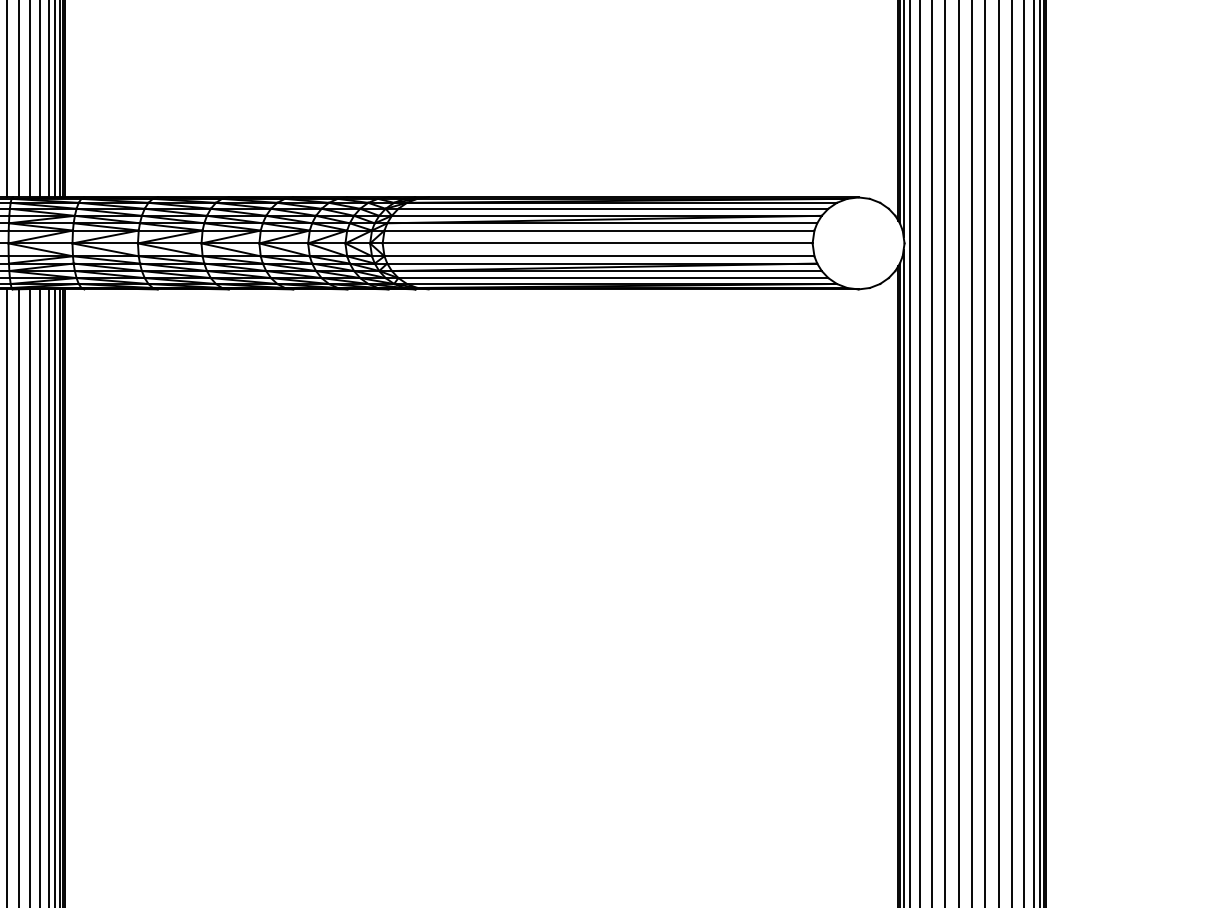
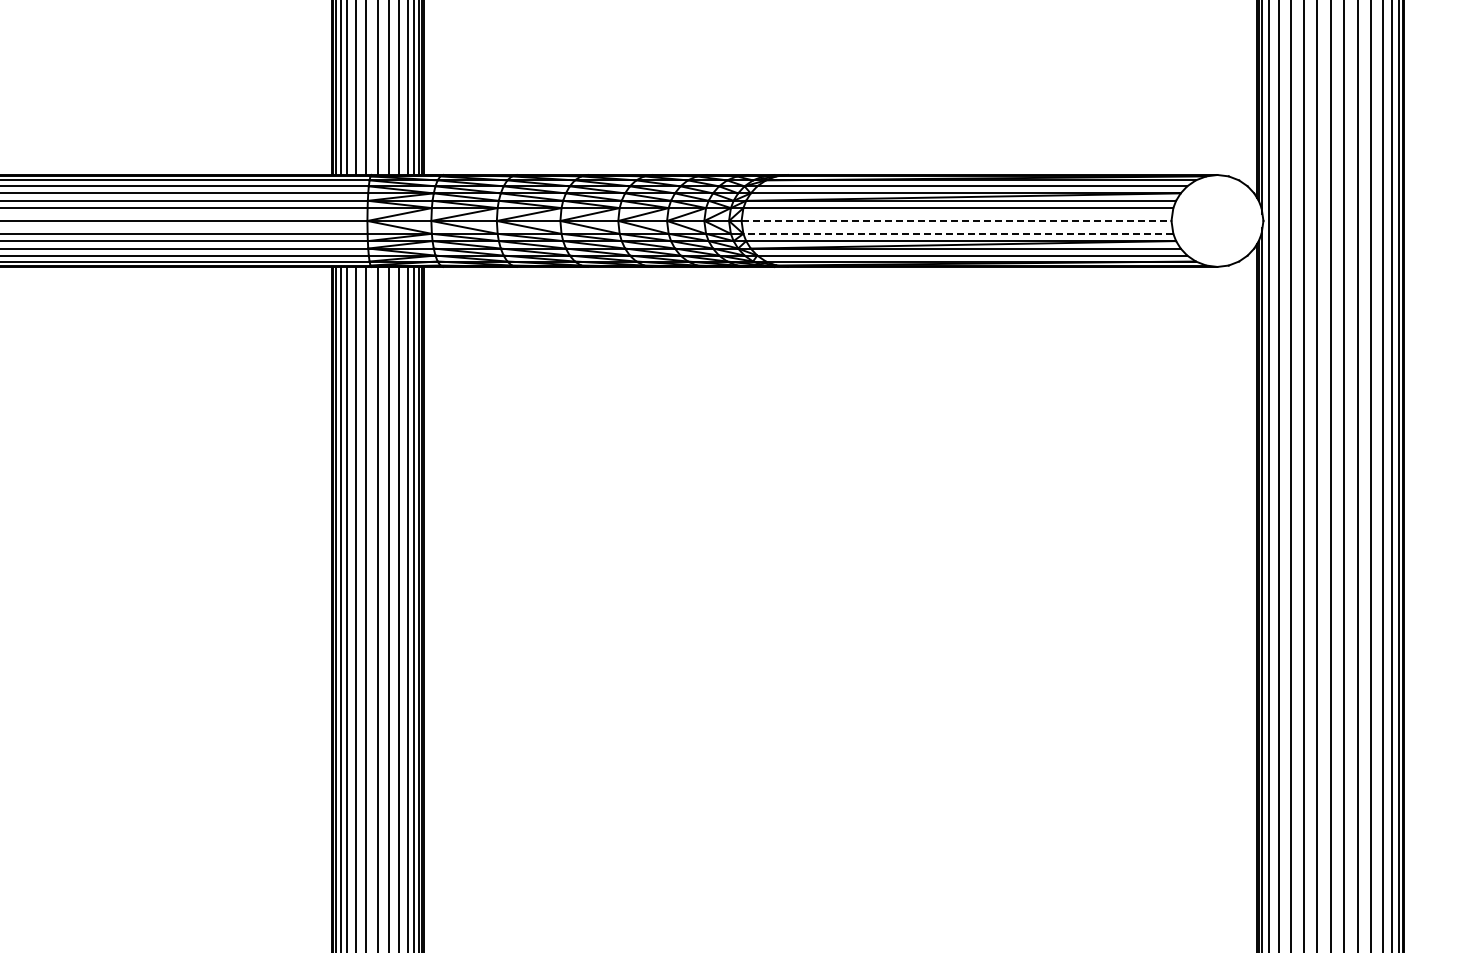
line: (597, 242) -> (956, 220), solid -> dashed
line: (599, 255) -> (958, 233), solid -> dashed

